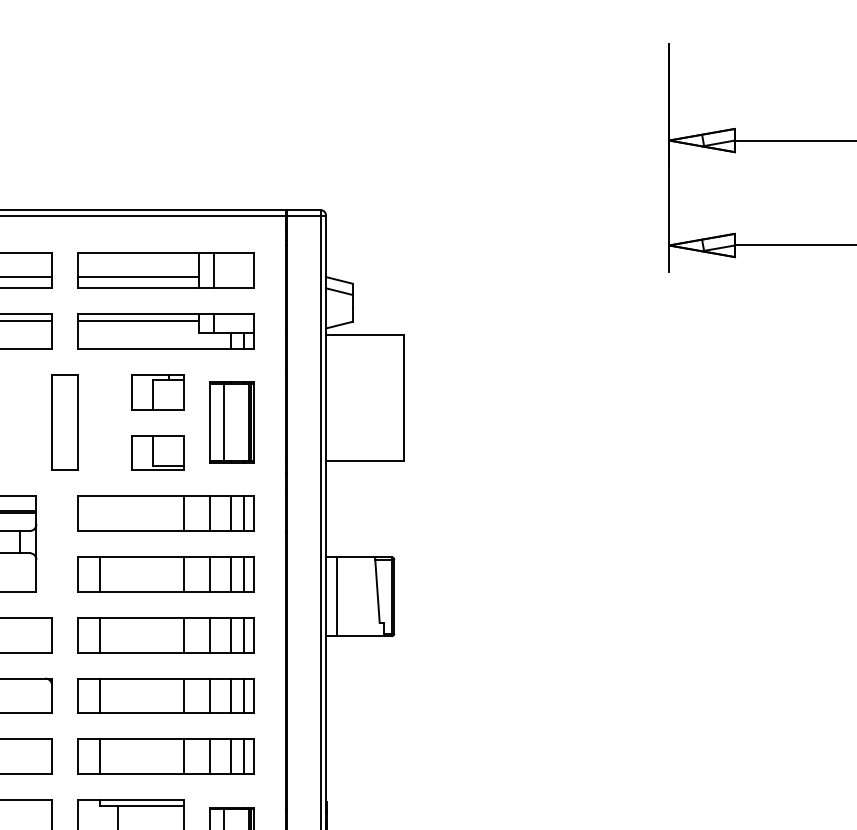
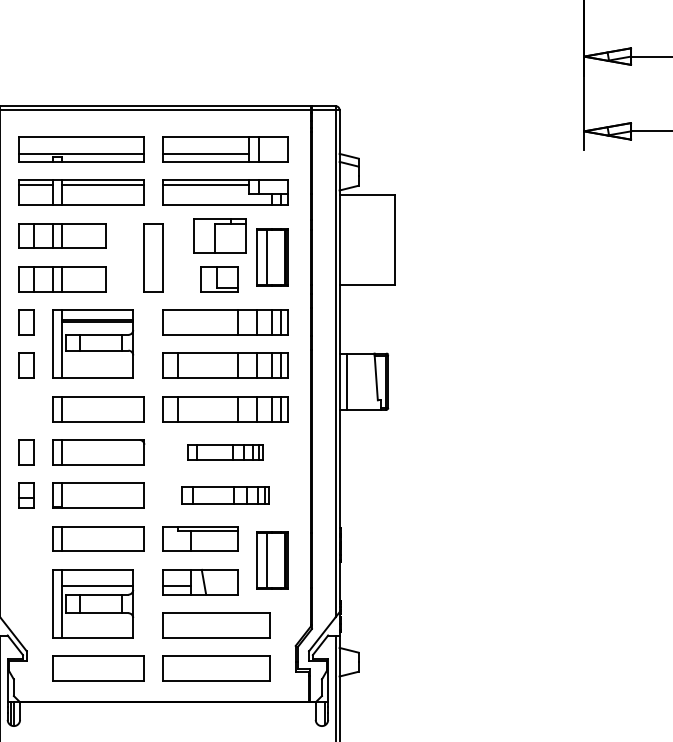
part: (157, 391) -> (219, 235), size x1.4
part: (165, 696) -> (225, 452), size x0.6
part: (165, 756) -> (225, 495), size x0.7

